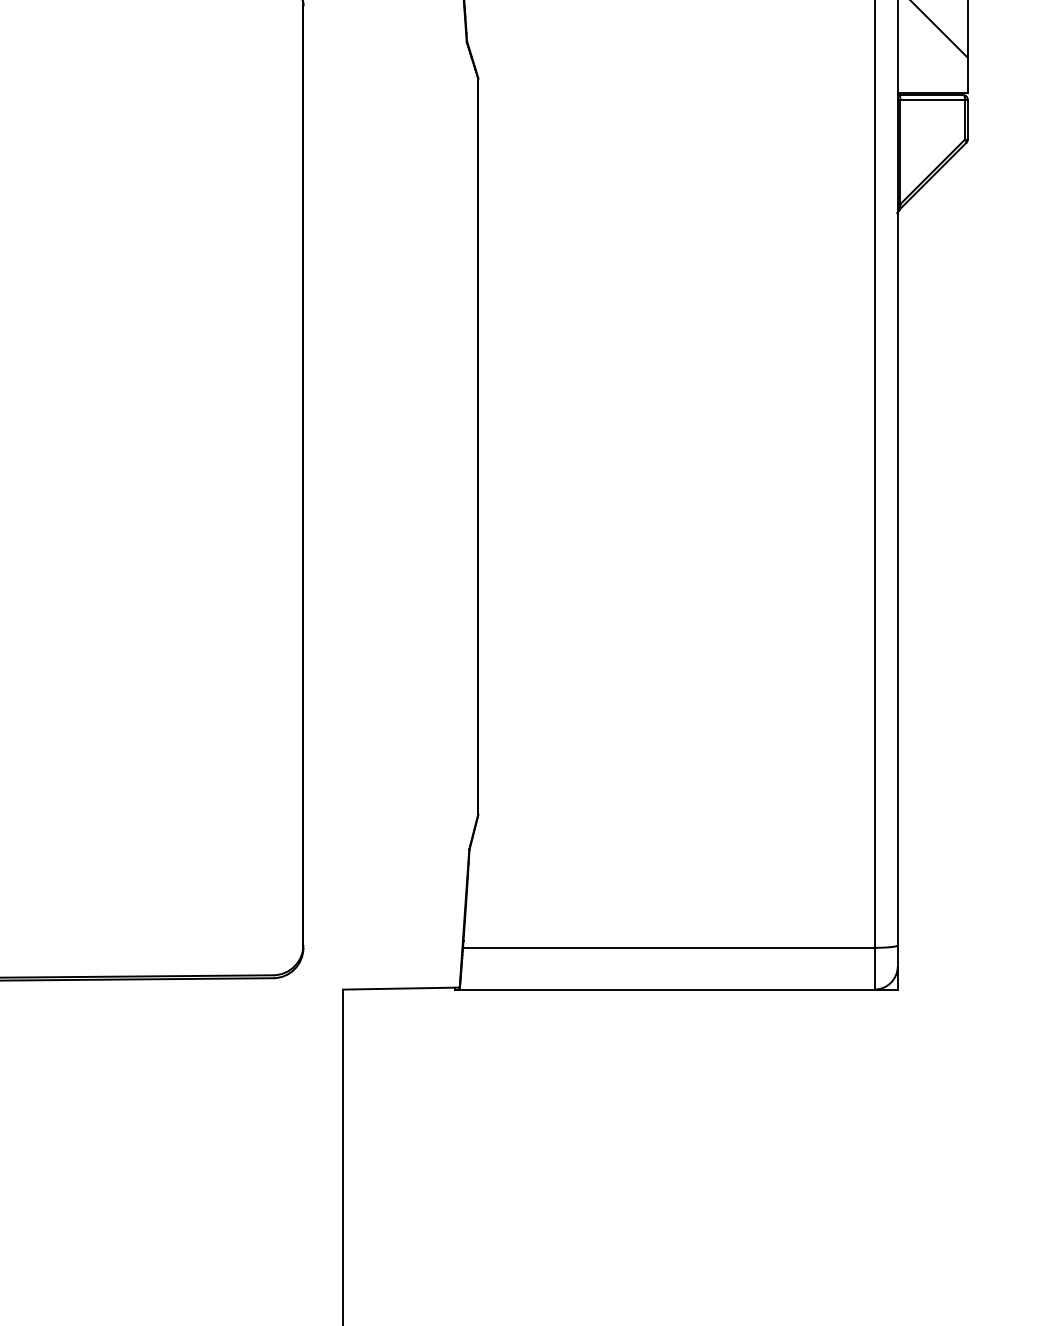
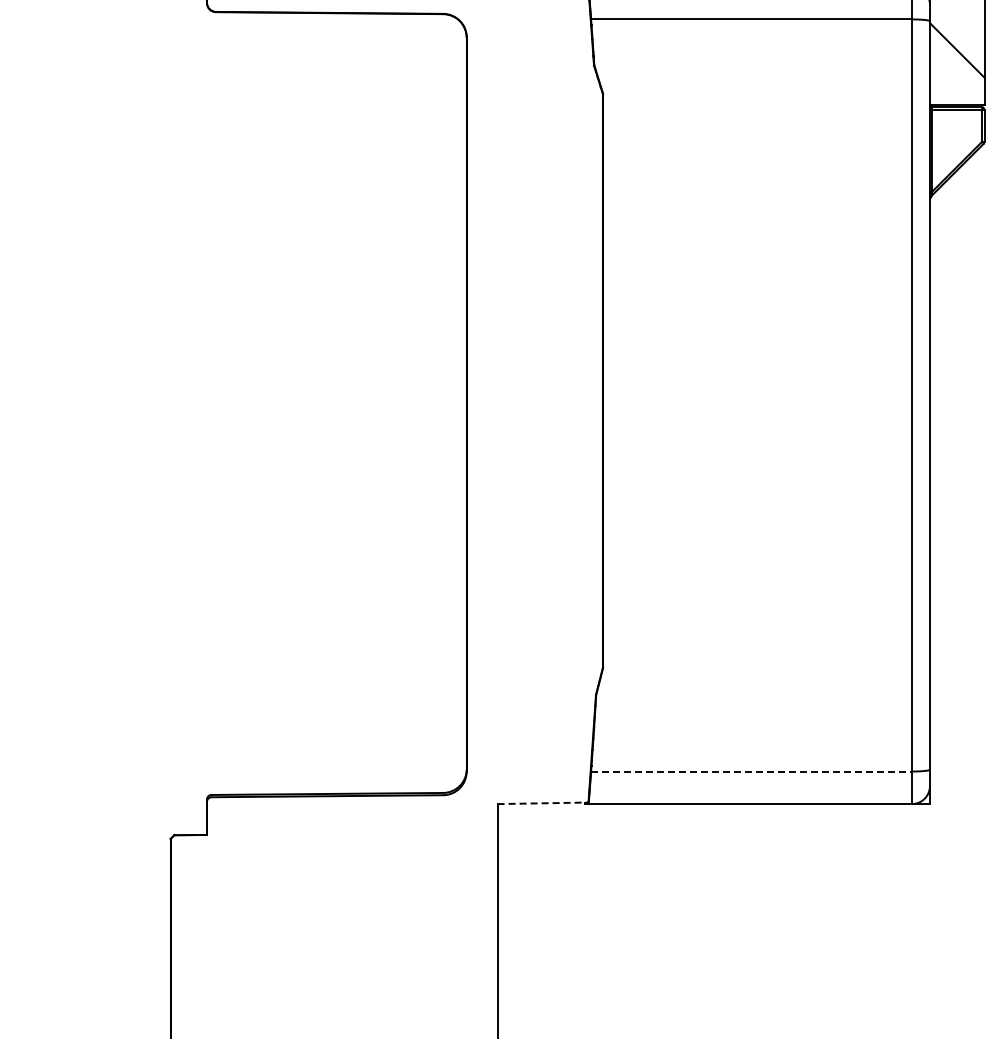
line: (668, 947) -> (751, 771), solid -> dashed
line: (401, 988) -> (543, 803), solid -> dashed

